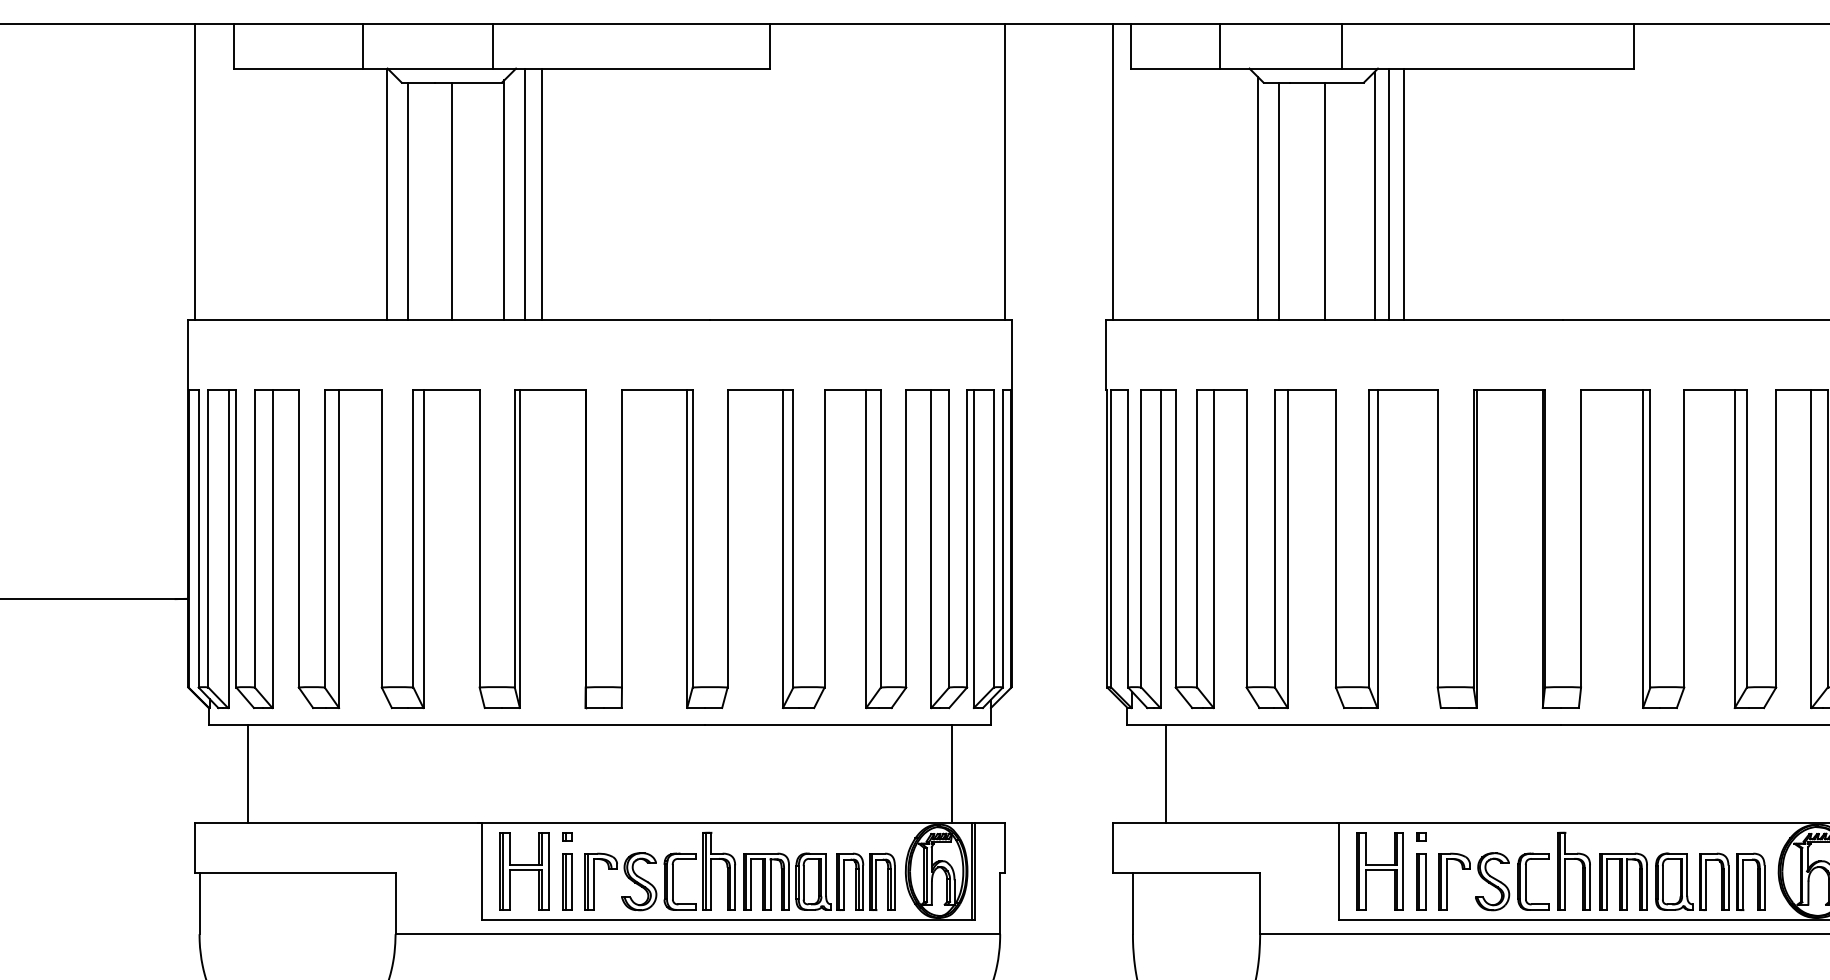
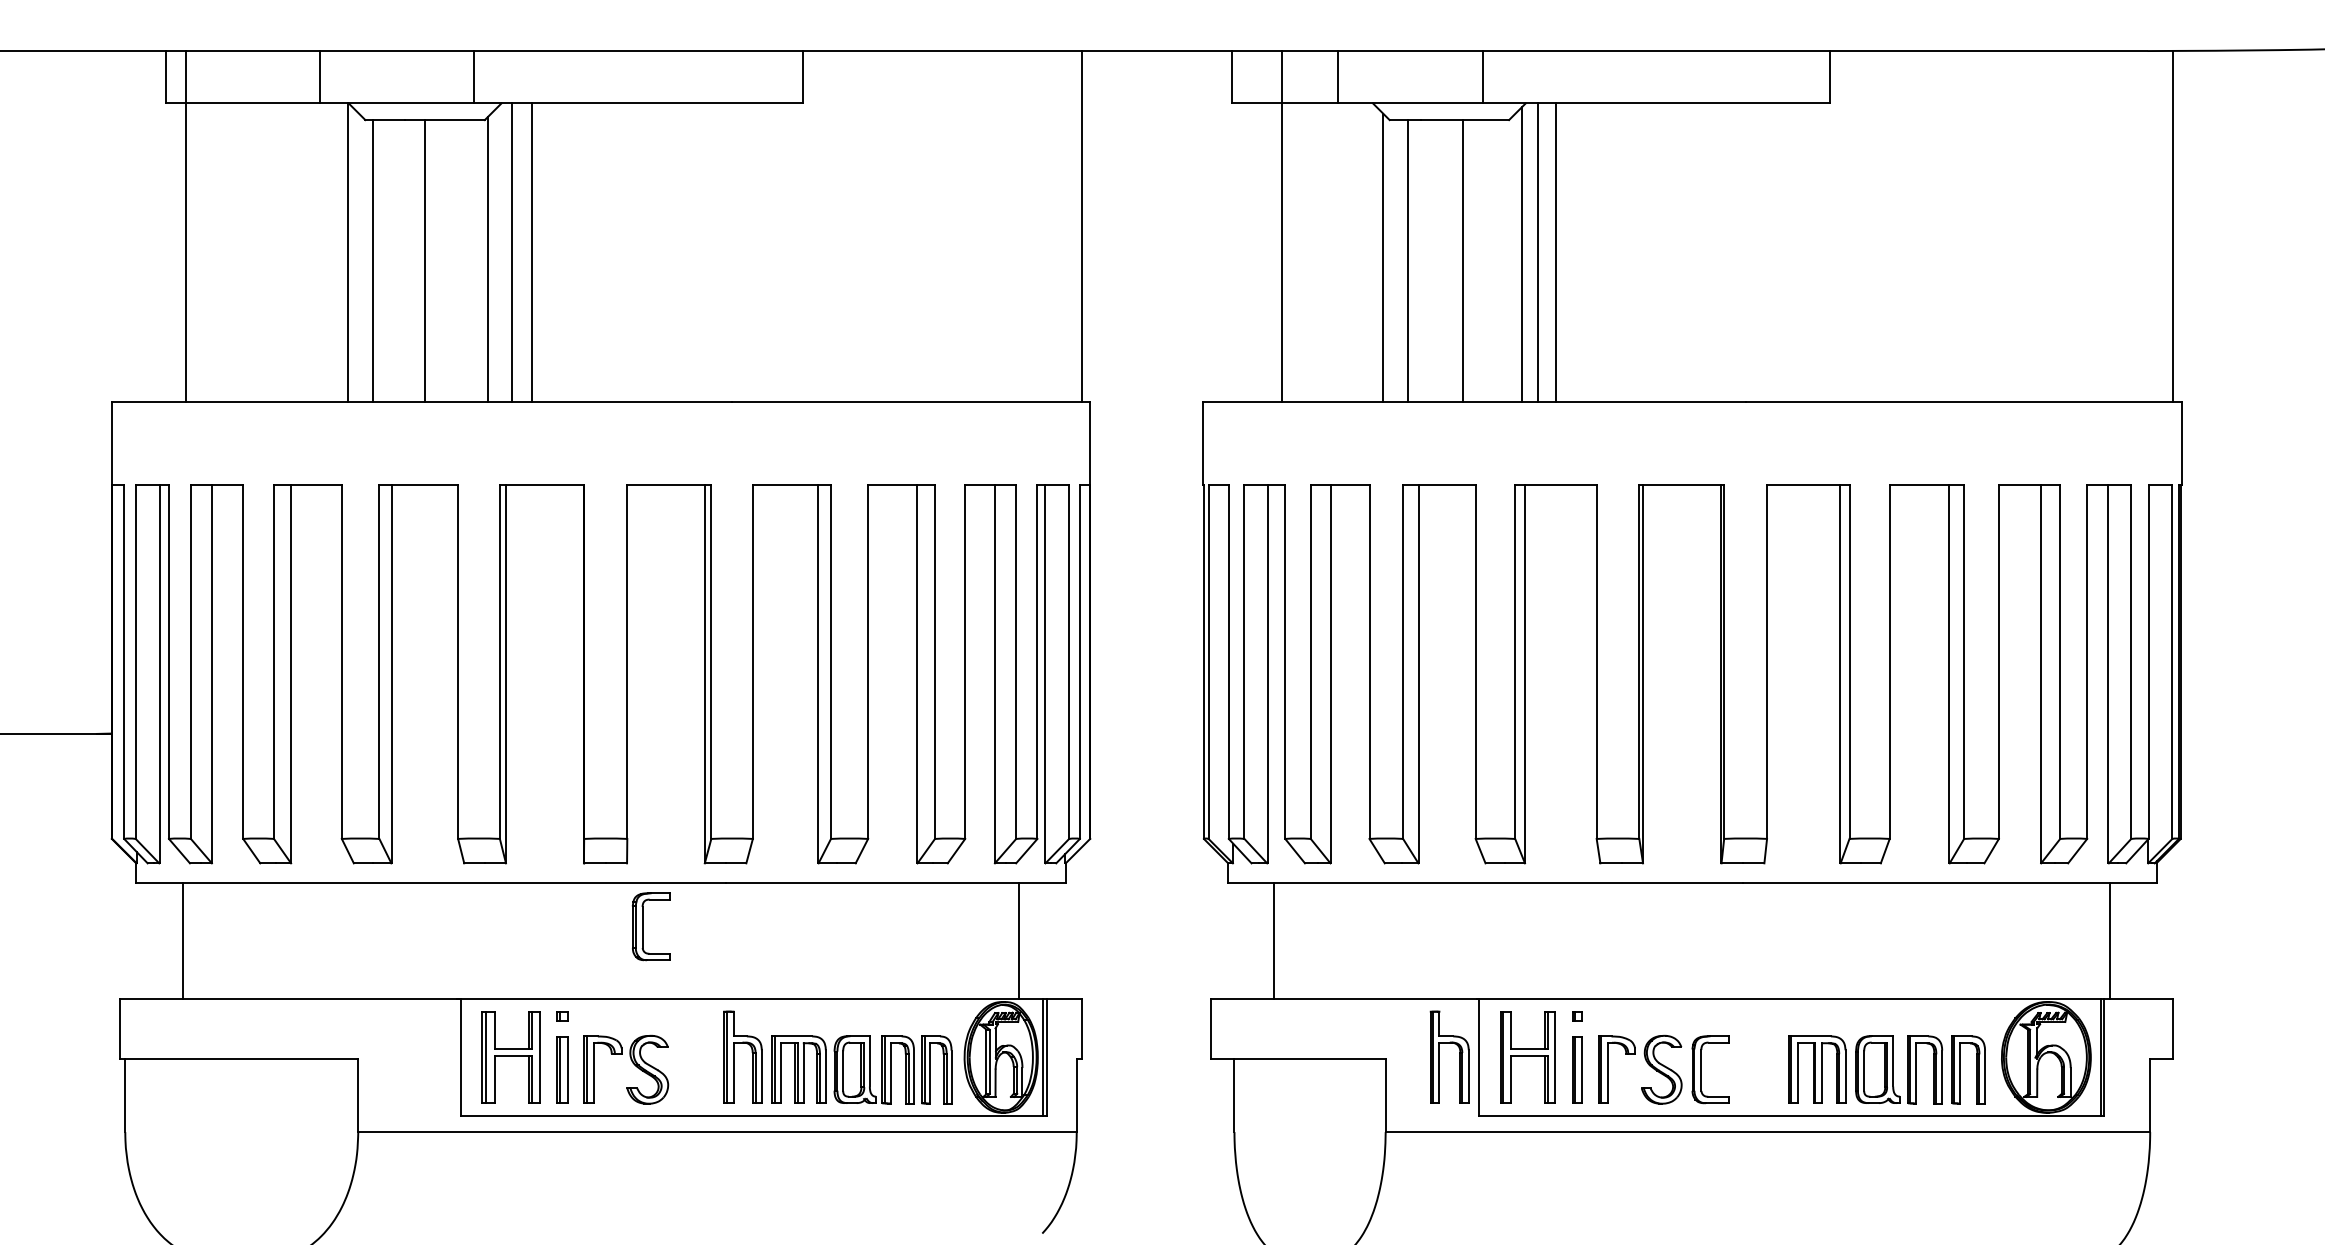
line: (194, 172) -> (185, 226), moved
line: (1113, 172) -> (1282, 226), moved
part: (1565, 870) -> (1439, 1056), moved
part: (673, 881) -> (643, 926), moved

